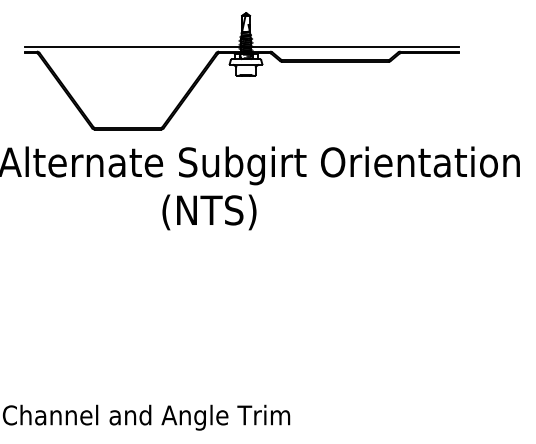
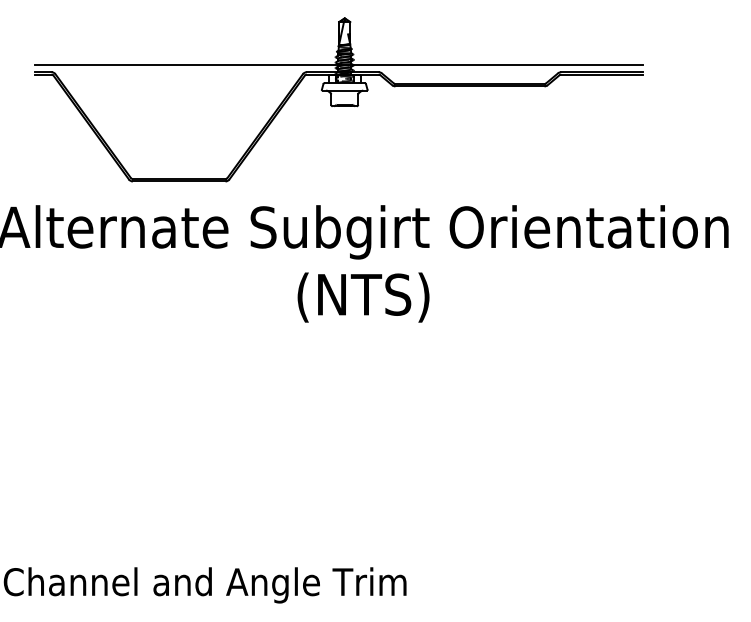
text: (209, 212) -> (363, 297), moved

